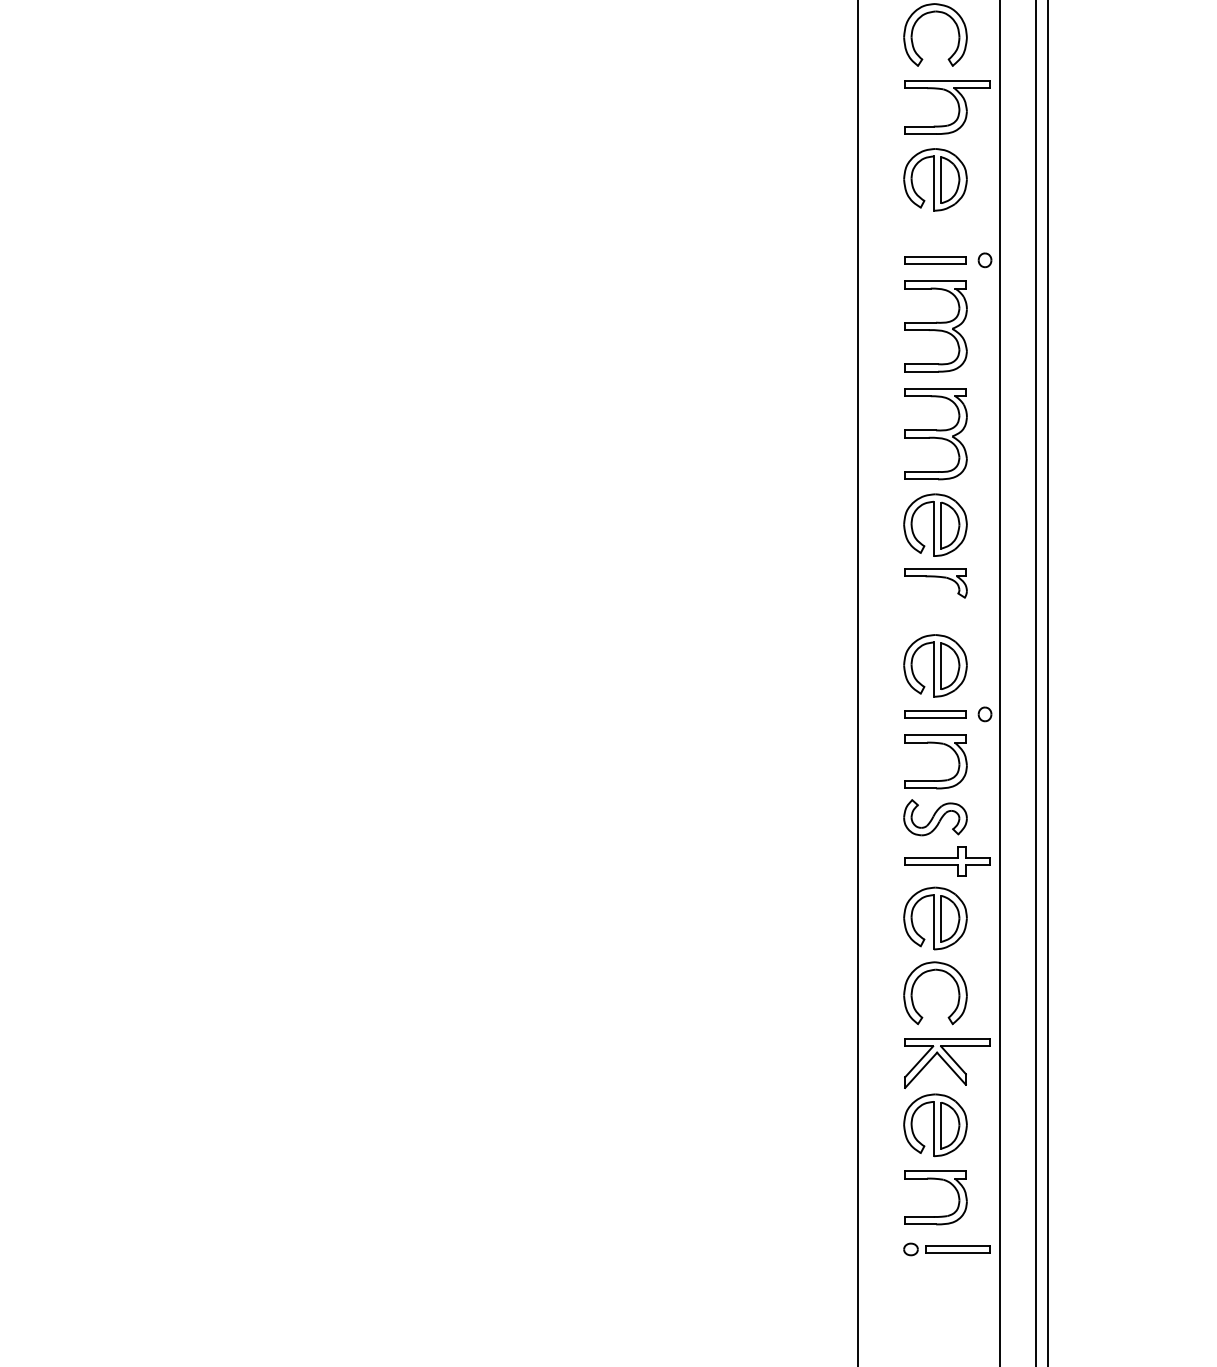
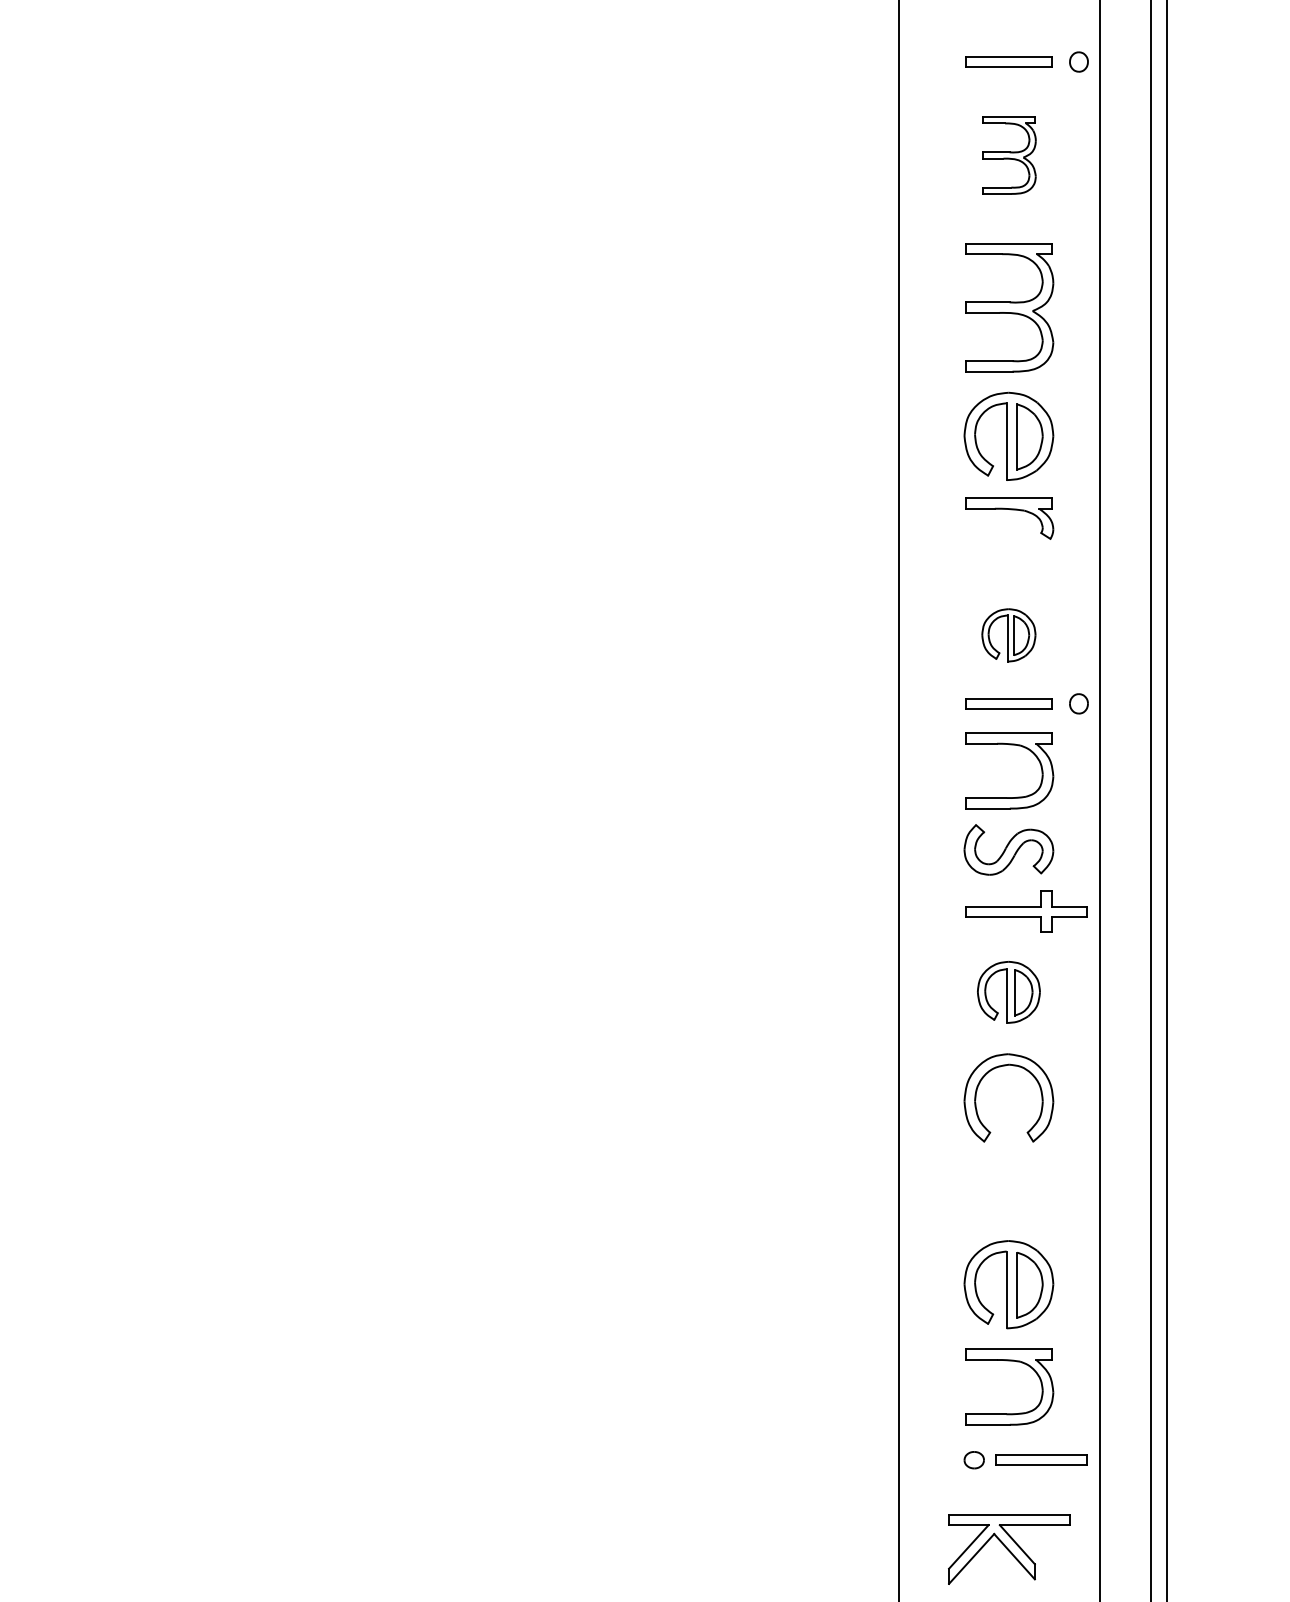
part: (935, 326) -> (1008, 155), size x0.6
part: (935, 665) -> (1008, 634), size x0.6
part: (935, 918) -> (1008, 992), size x0.7
part: (947, 1063) -> (1008, 1549), moved

